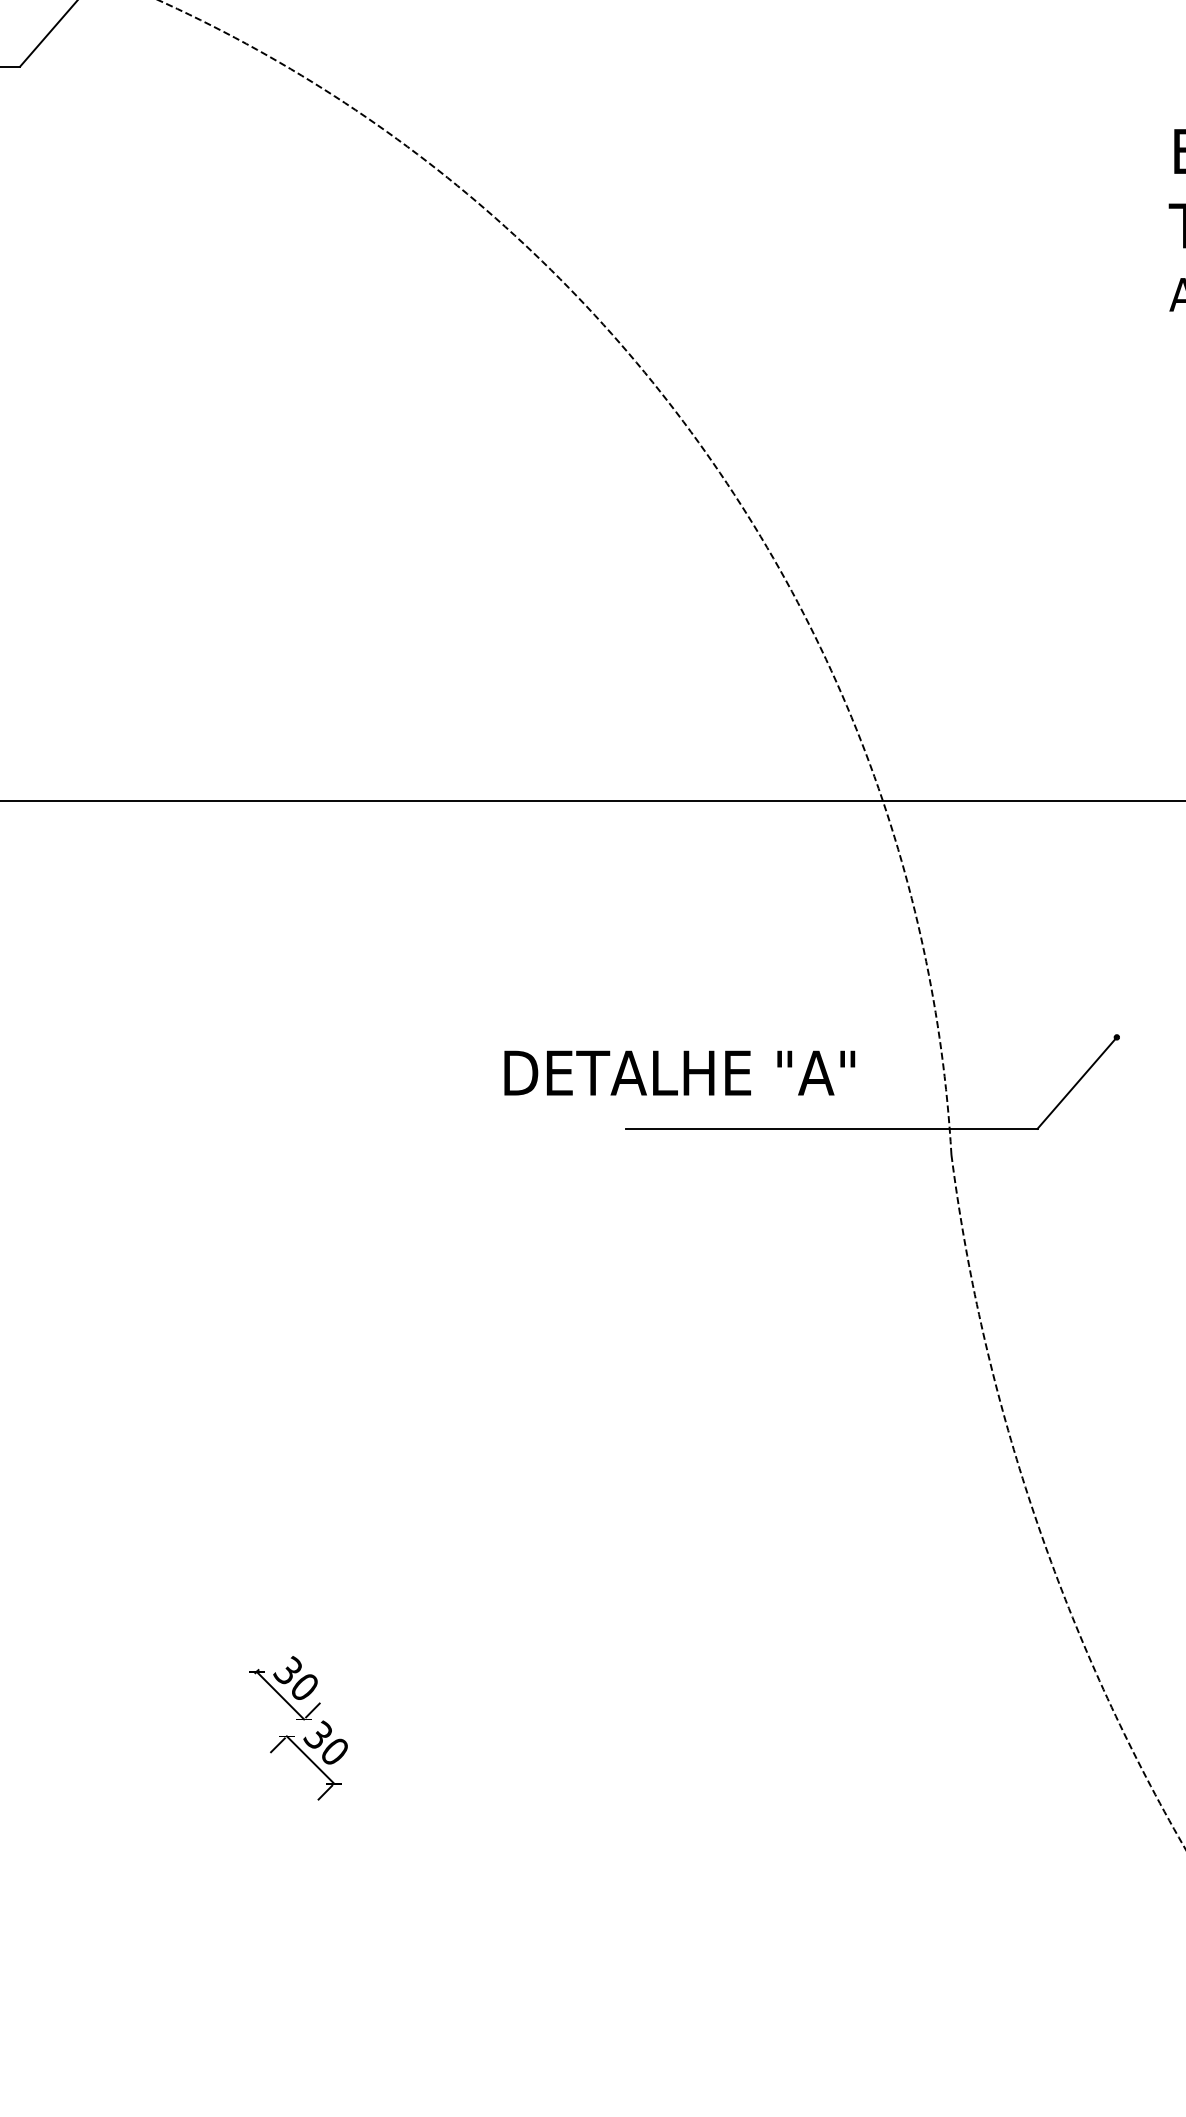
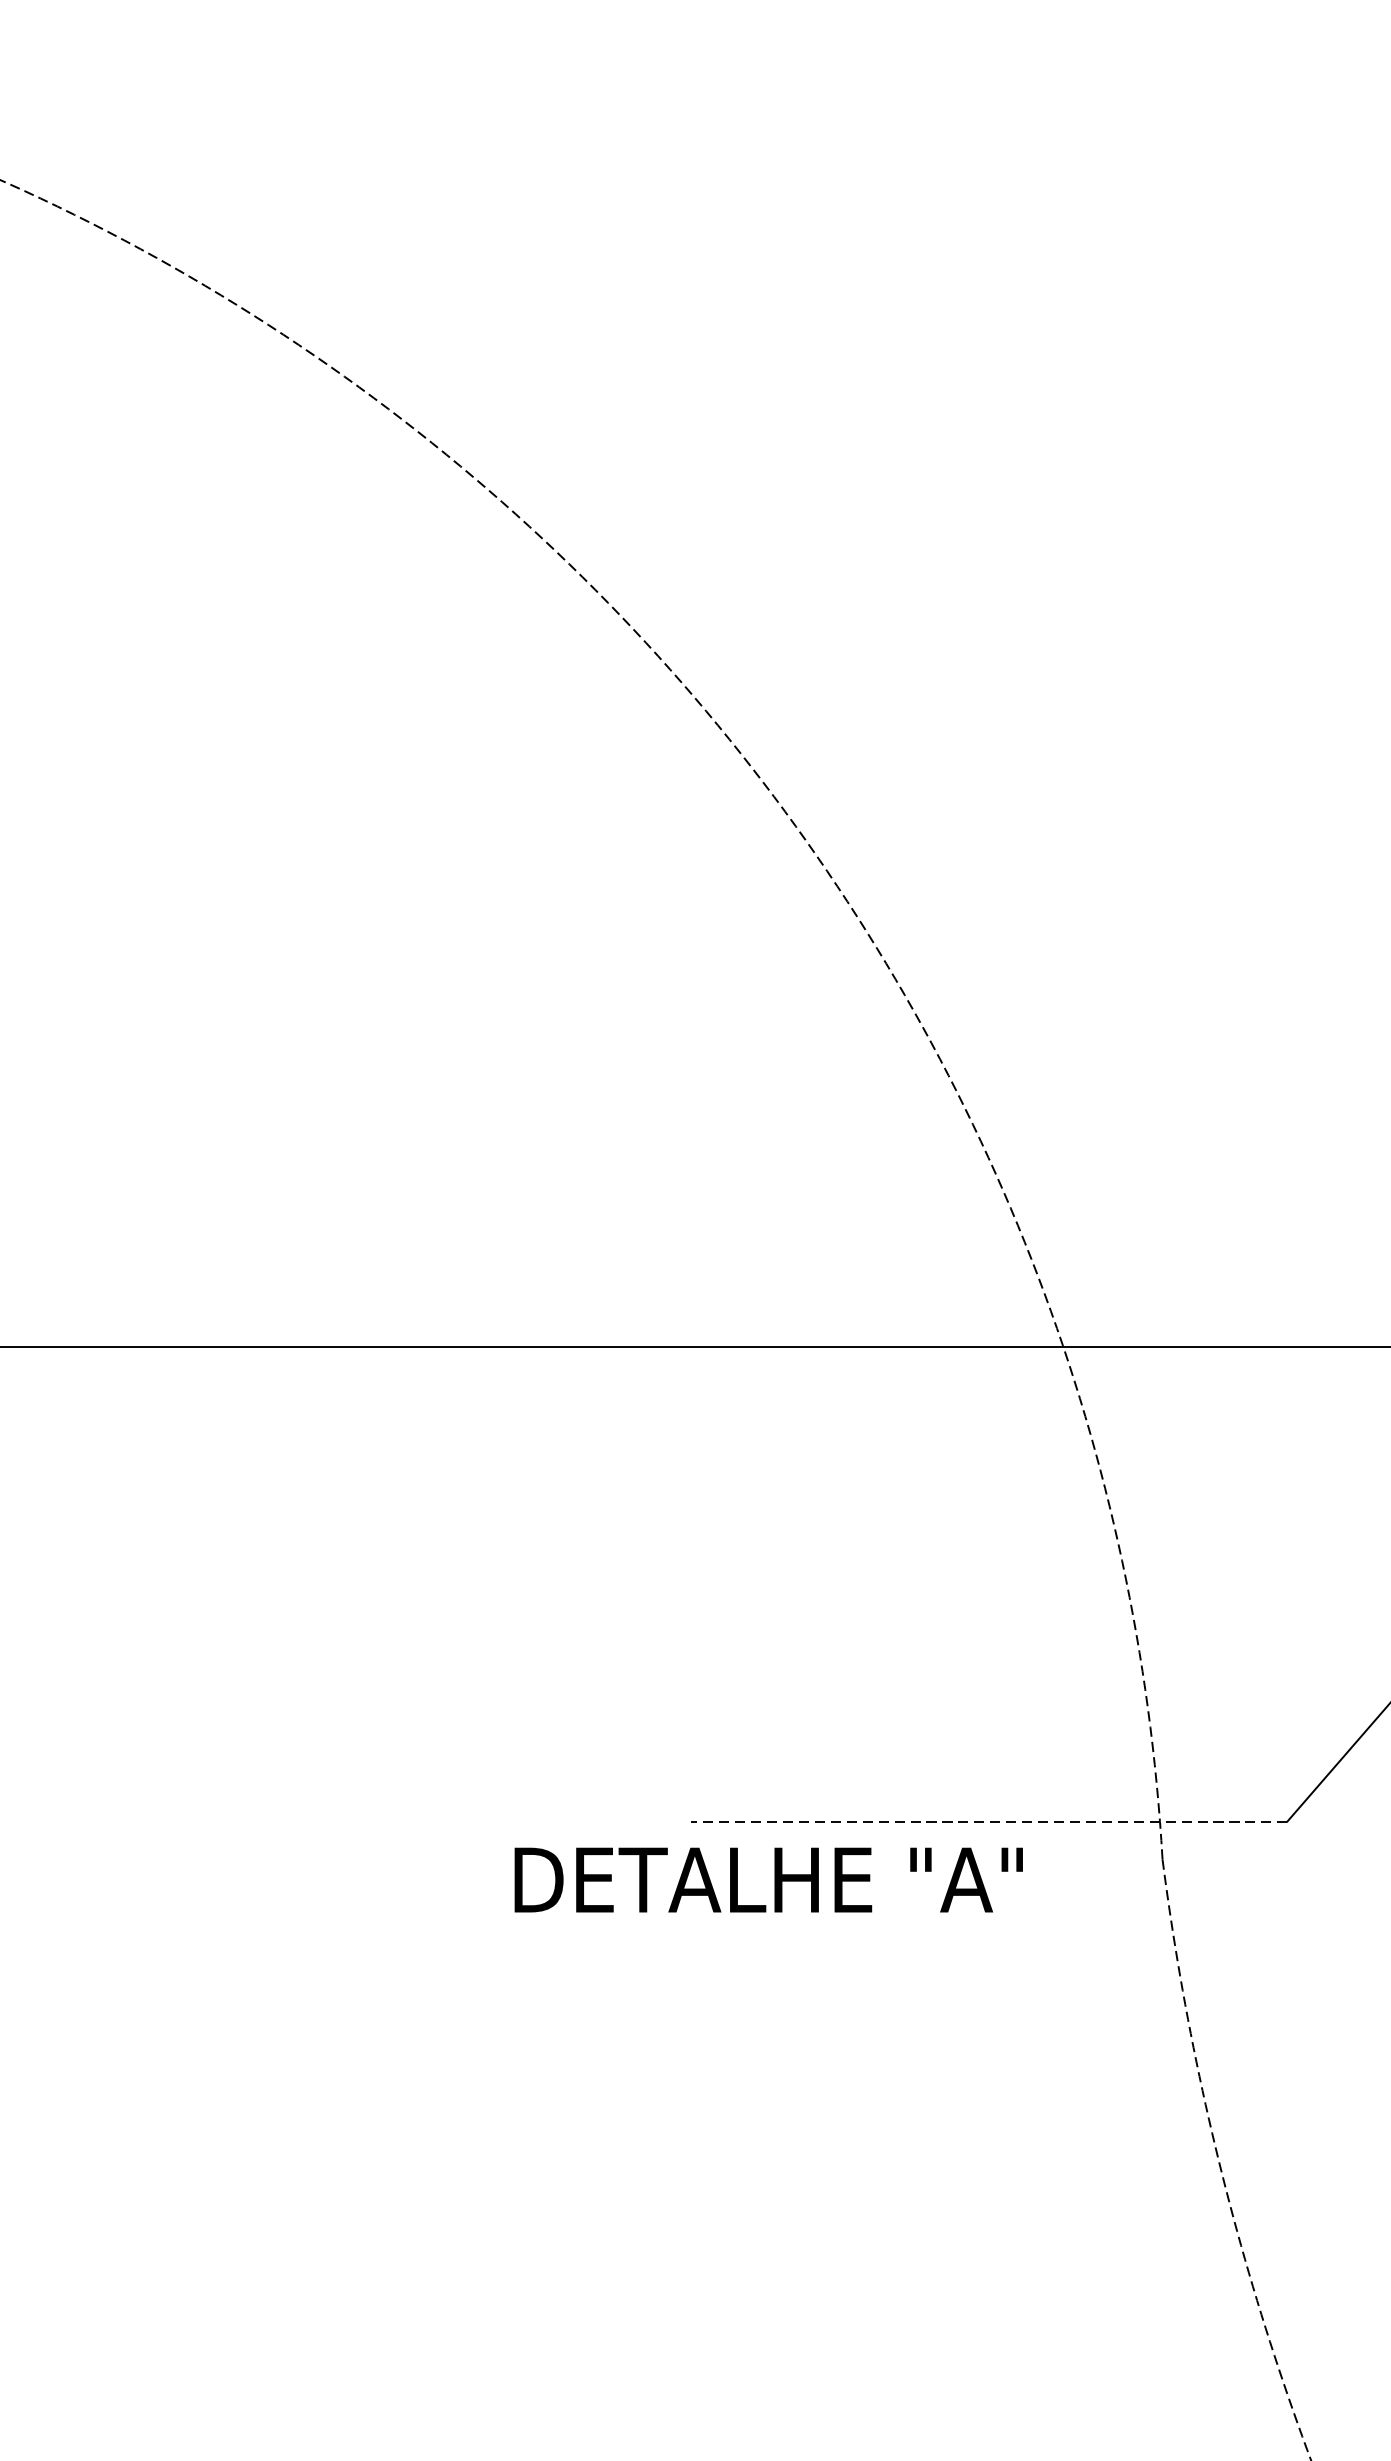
text: (679, 1072) -> (768, 1879), moved
line: (831, 1128) -> (988, 1821), solid -> dashed

